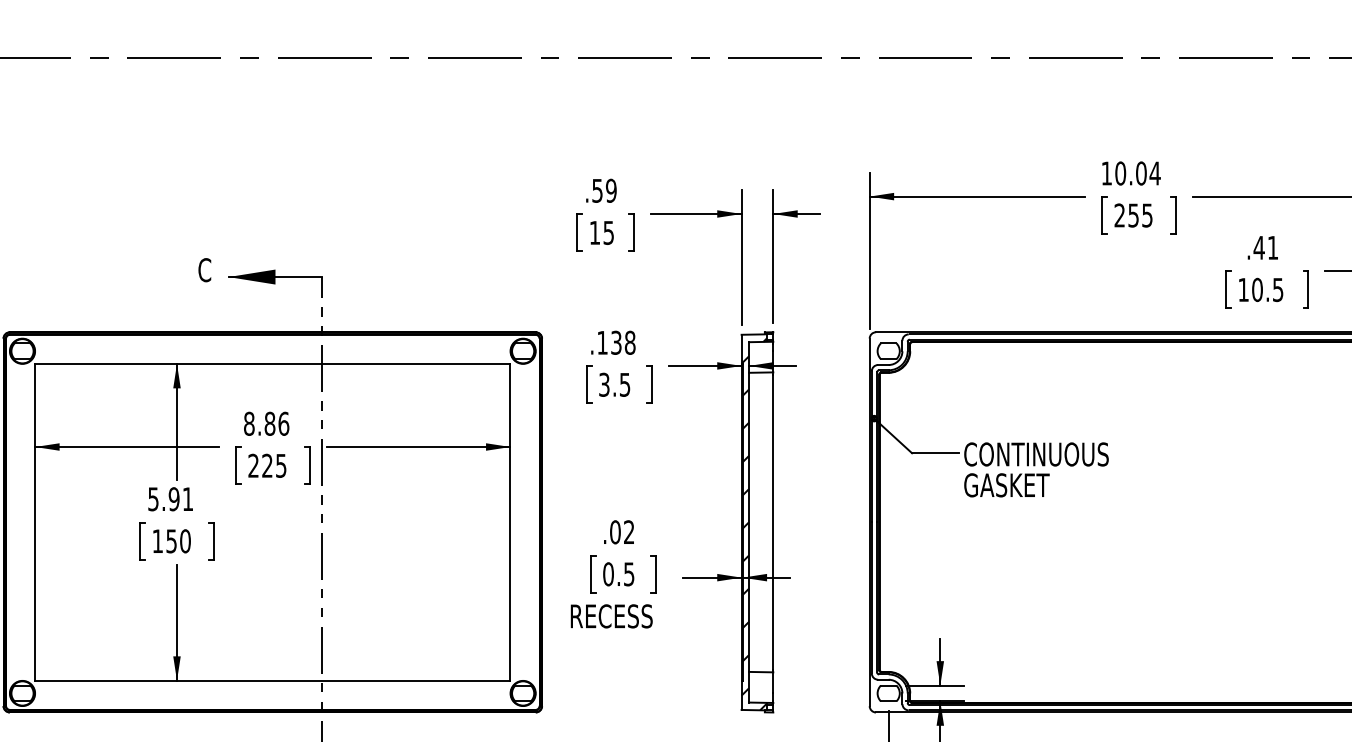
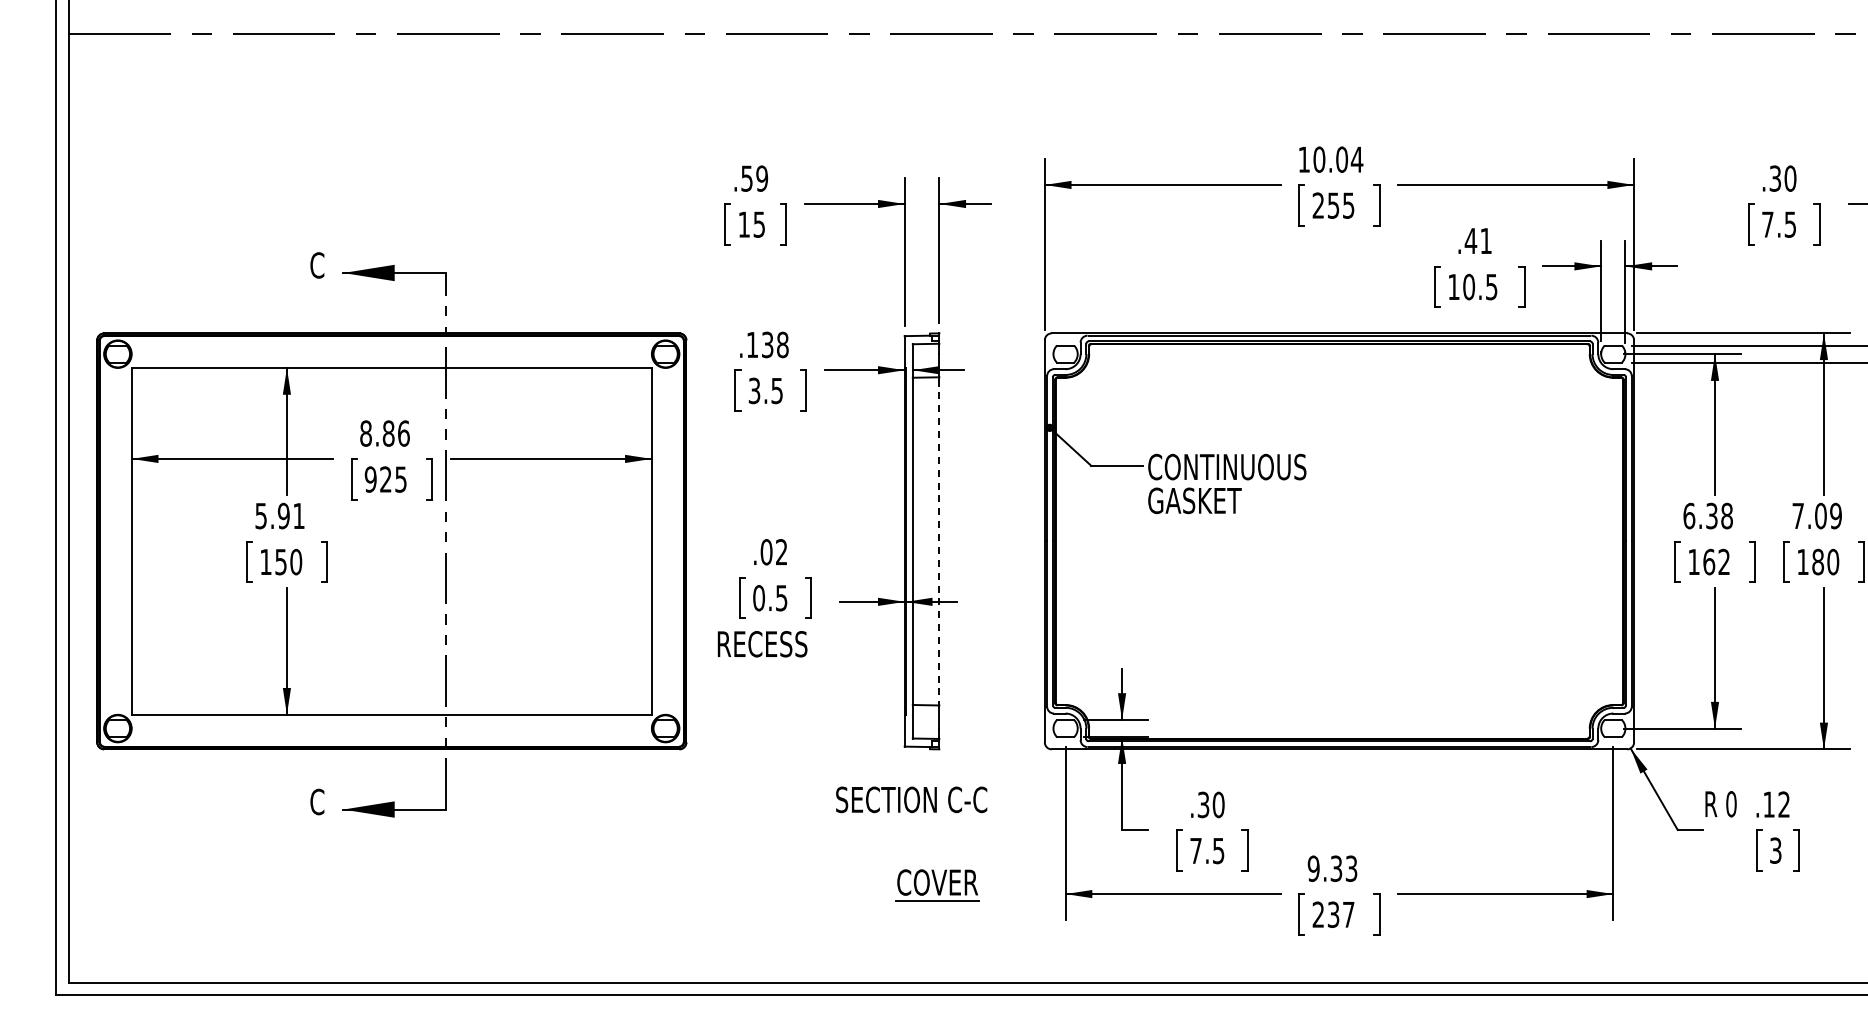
text: (253, 465) -> (370, 479), 225 -> 925
hatch: (756, 520) -> (921, 539), removed
line: (773, 522) -> (939, 541), solid -> dashed

